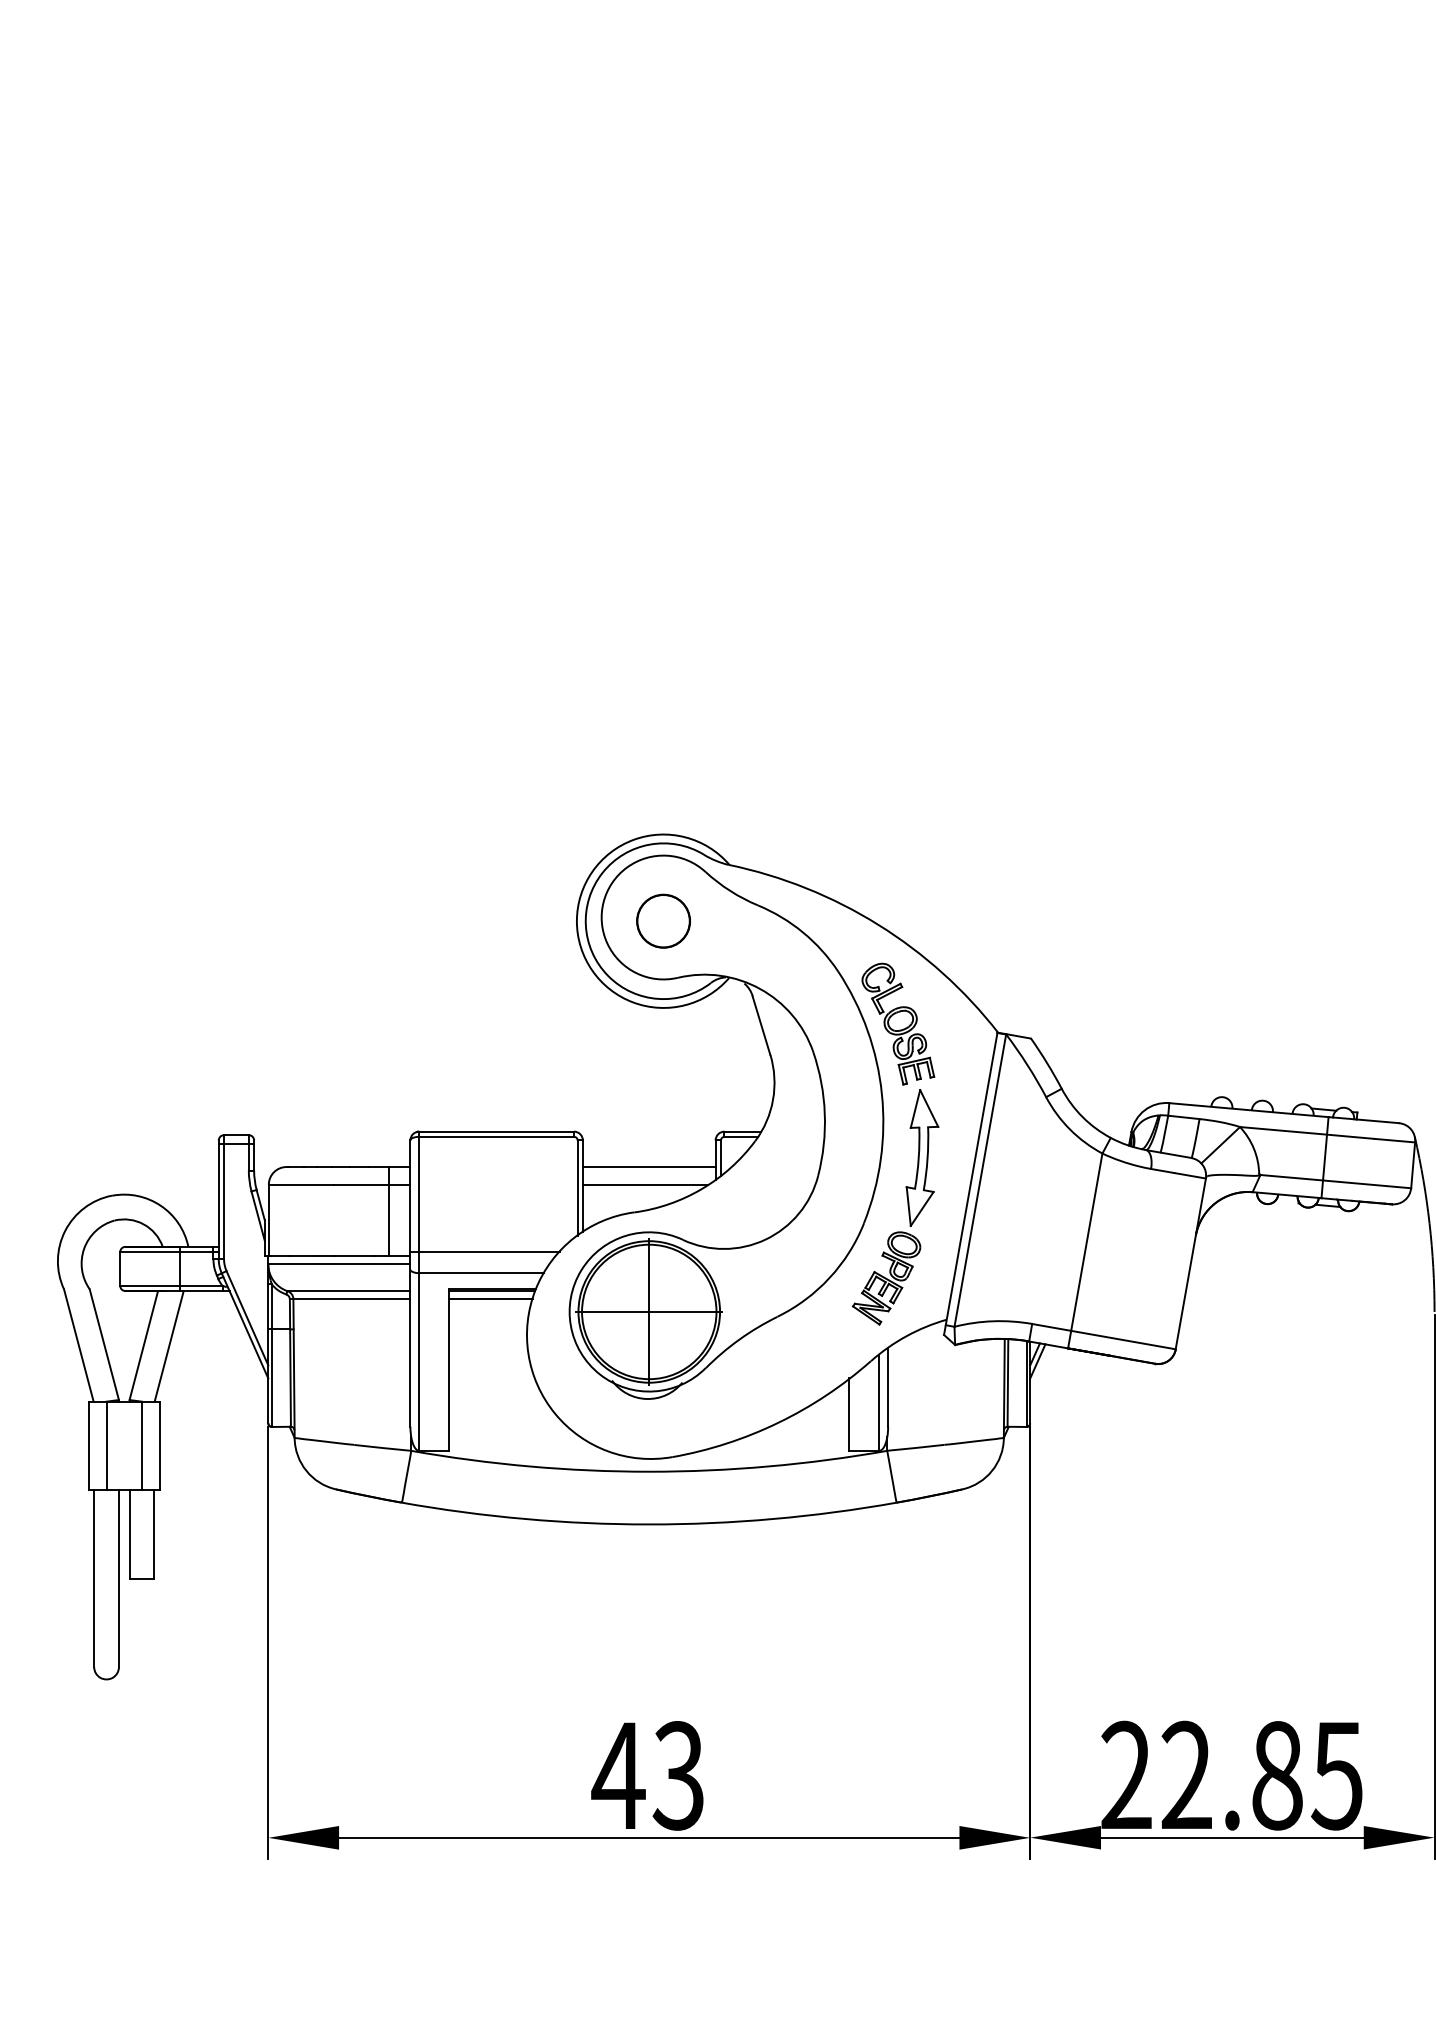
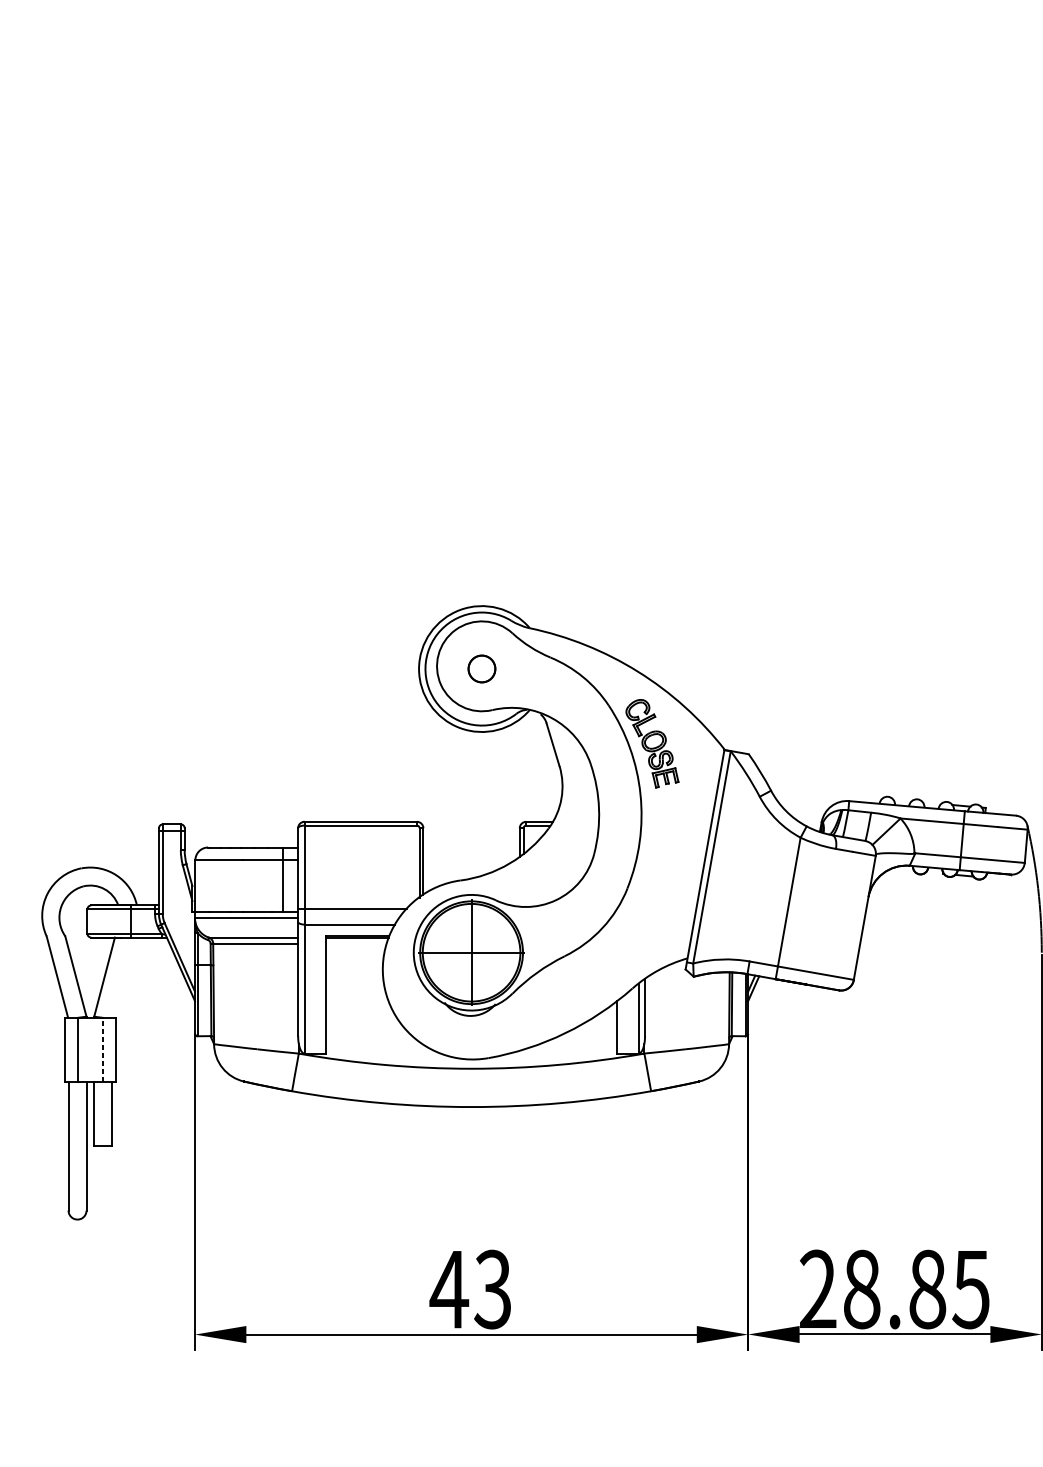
circle: (663, 920) -> (481, 668), size x0.7
line: (648, 1167) -> (471, 847), removed
line: (645, 1184) -> (468, 860), removed
part: (907, 1206) -> (659, 876), removed
line: (491, 1299) -> (357, 943), removed
line: (168, 1346) -> (122, 977), removed
line: (141, 1445) -> (102, 1049), solid -> dashed
text: (1186, 1775) -> (861, 1289), 22.85 -> 28.85

